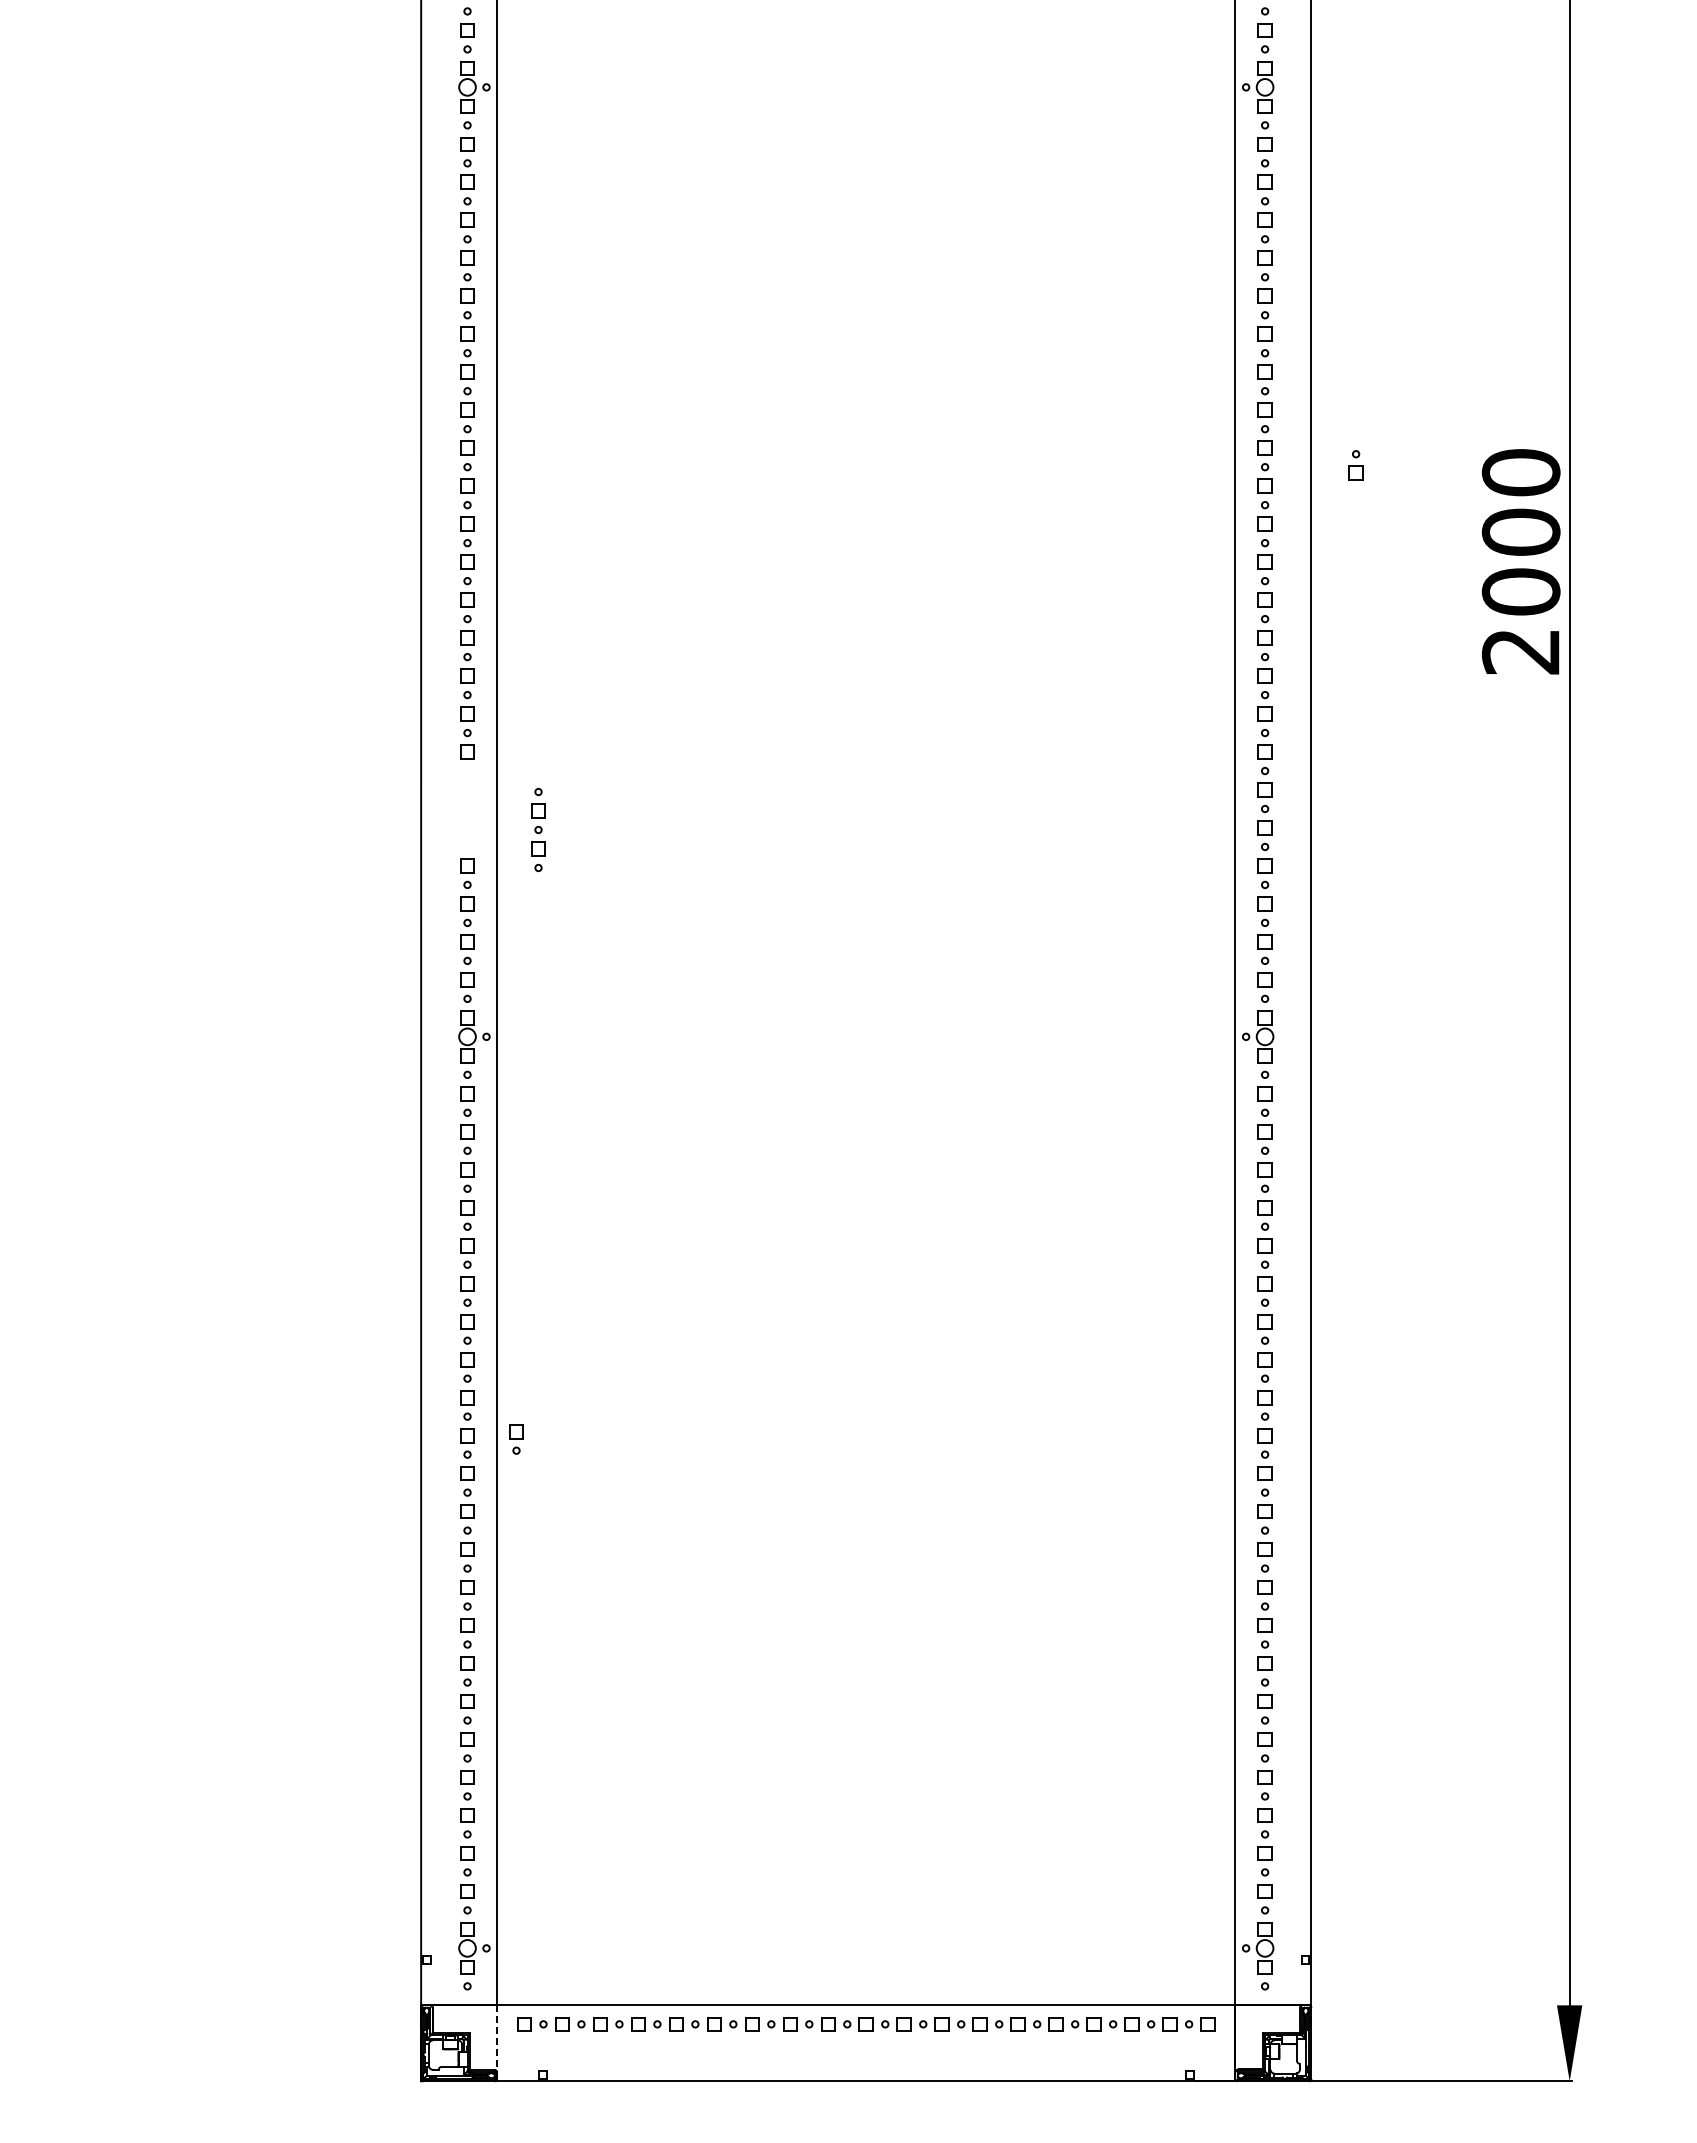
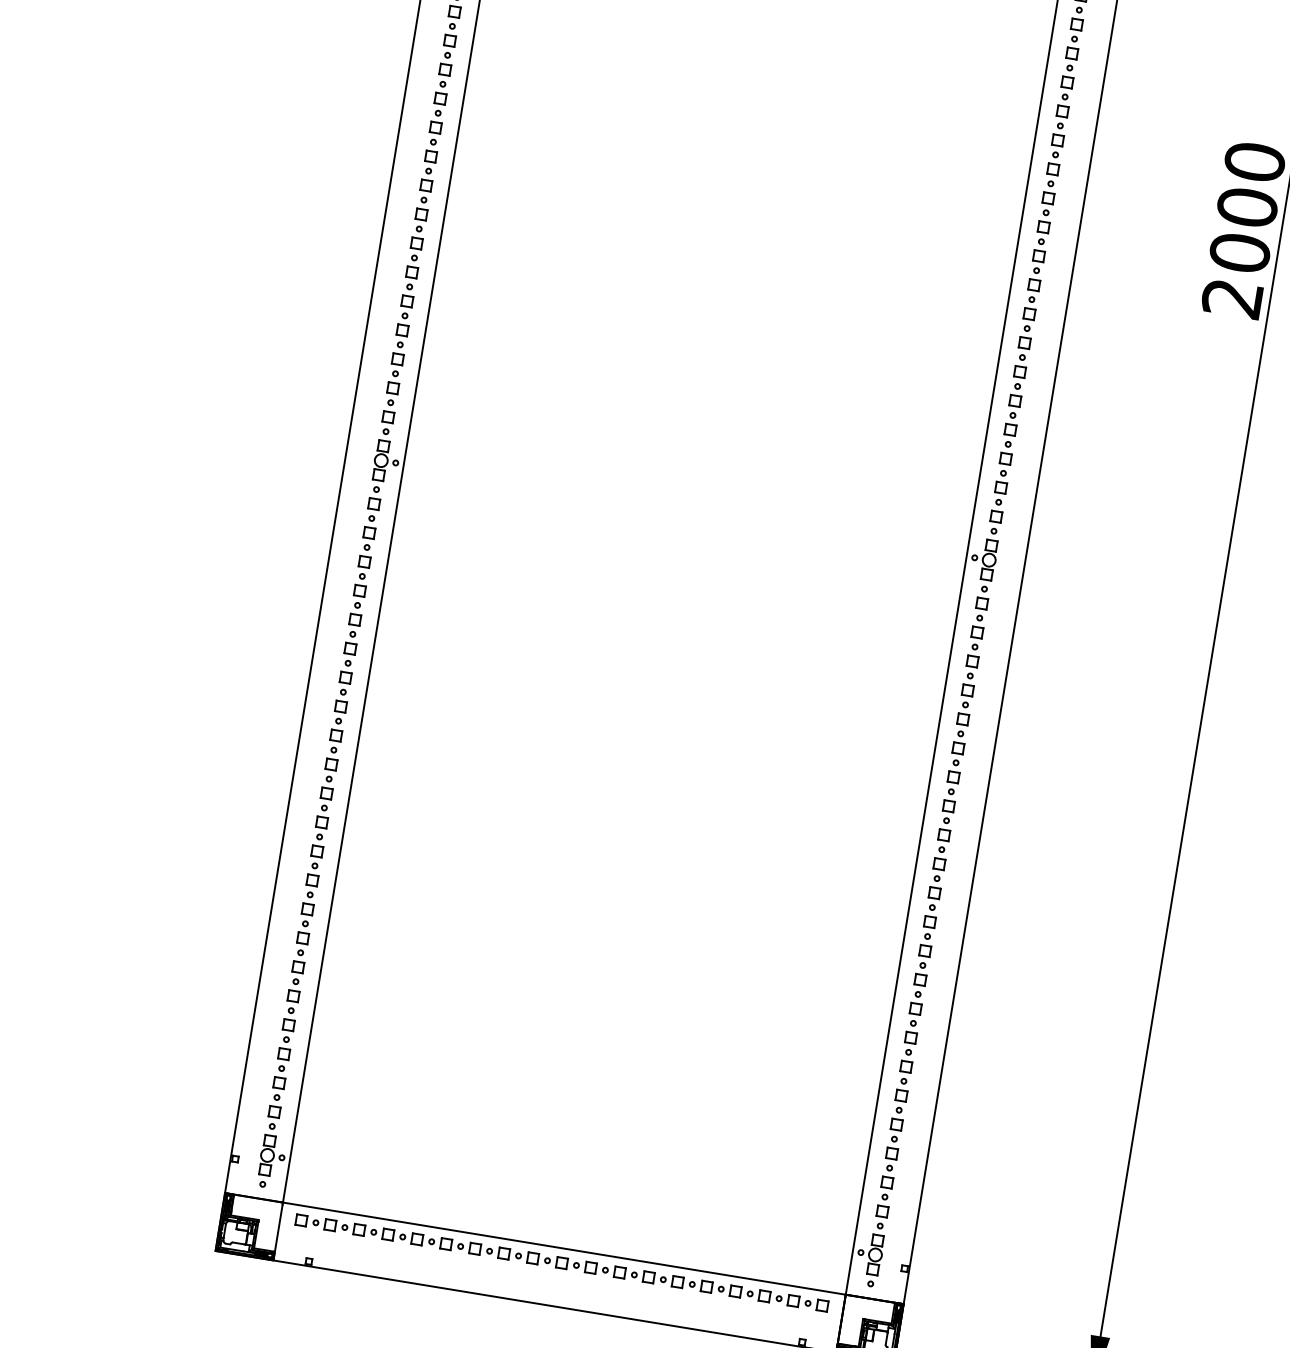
part: (1355, 465) -> (1129, 135), removed
part: (538, 829) -> (409, 286), moved
part: (516, 1439) -> (368, 773), removed
line: (497, 2043) -> (278, 1231), dashed -> solid

